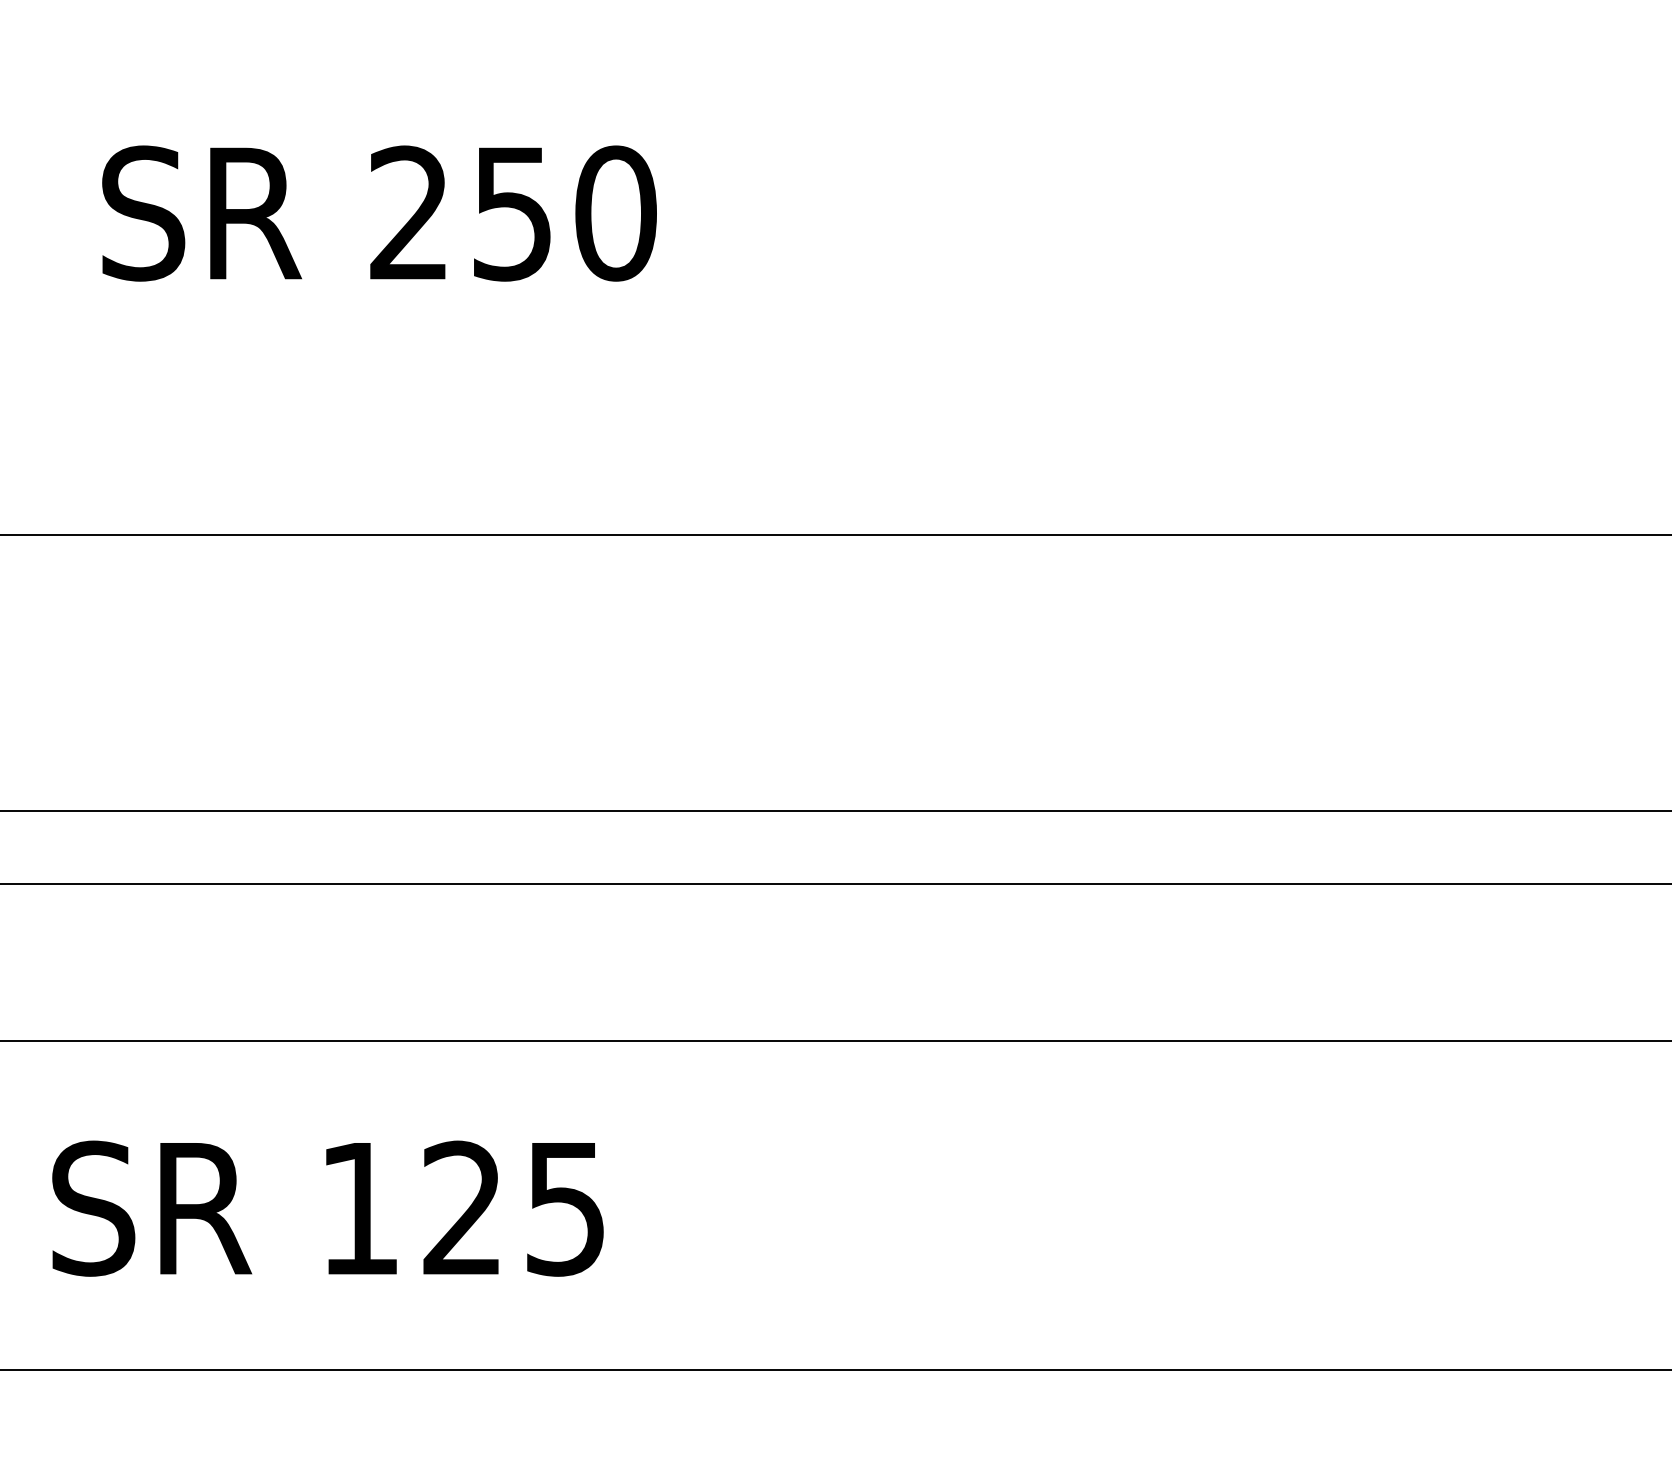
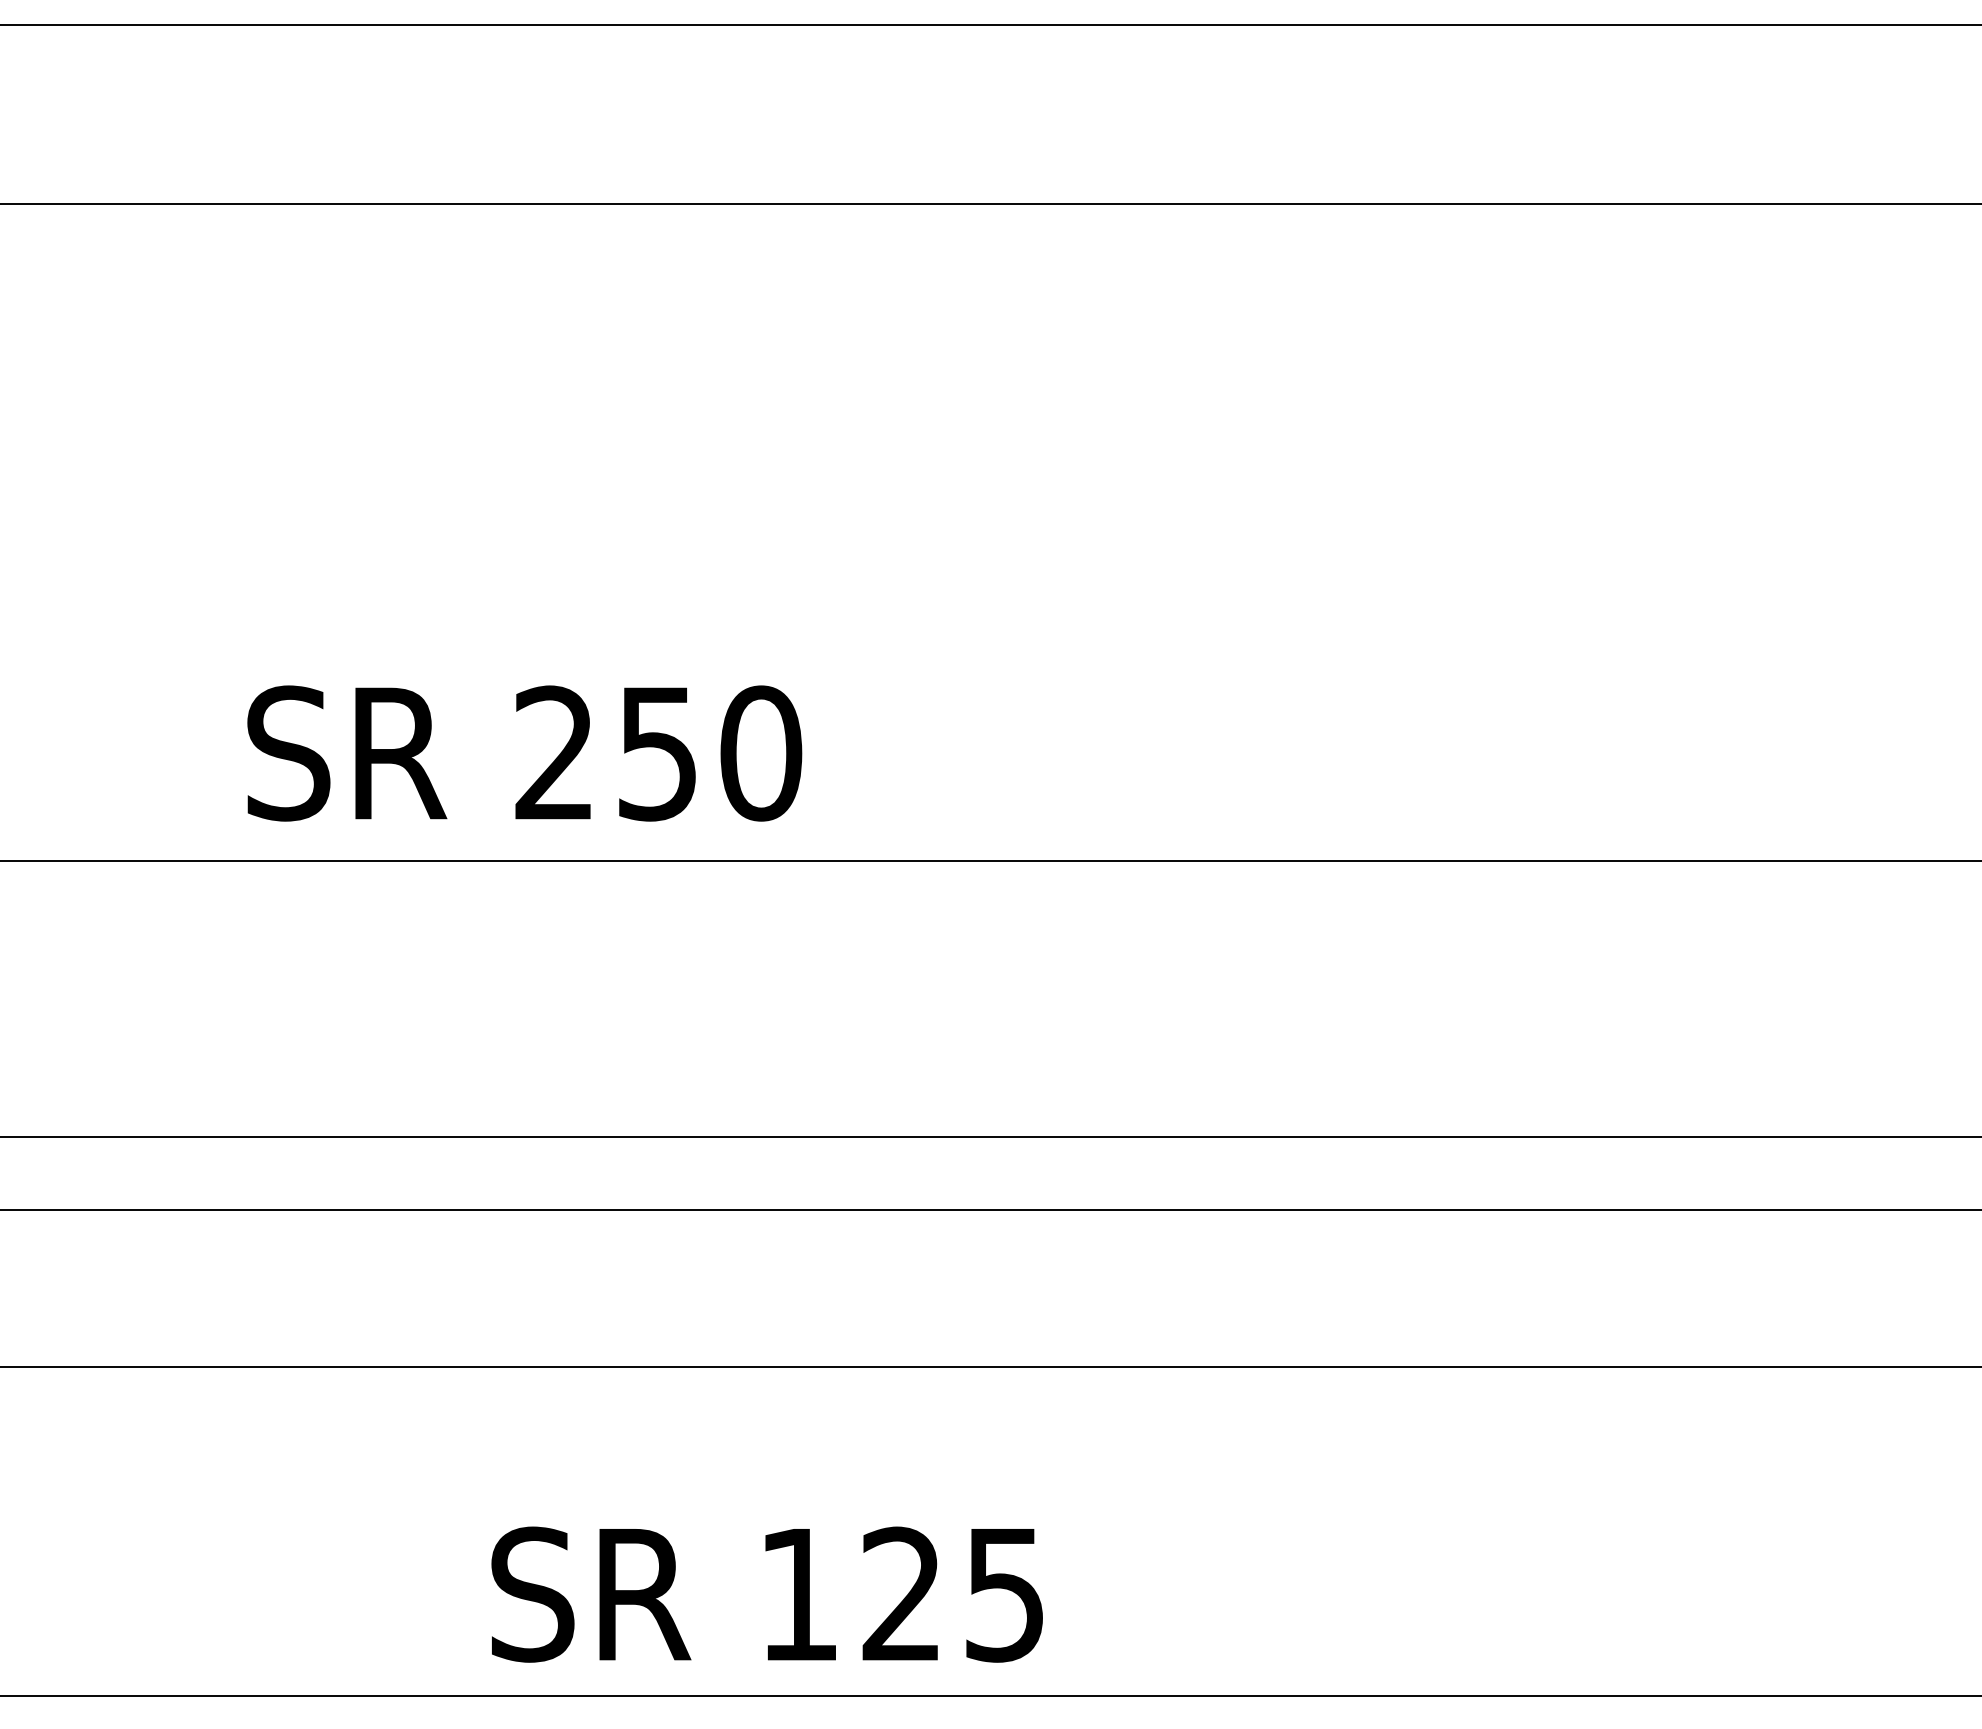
text: (379, 213) -> (524, 753), moved
text: (327, 1208) -> (766, 1594), moved

